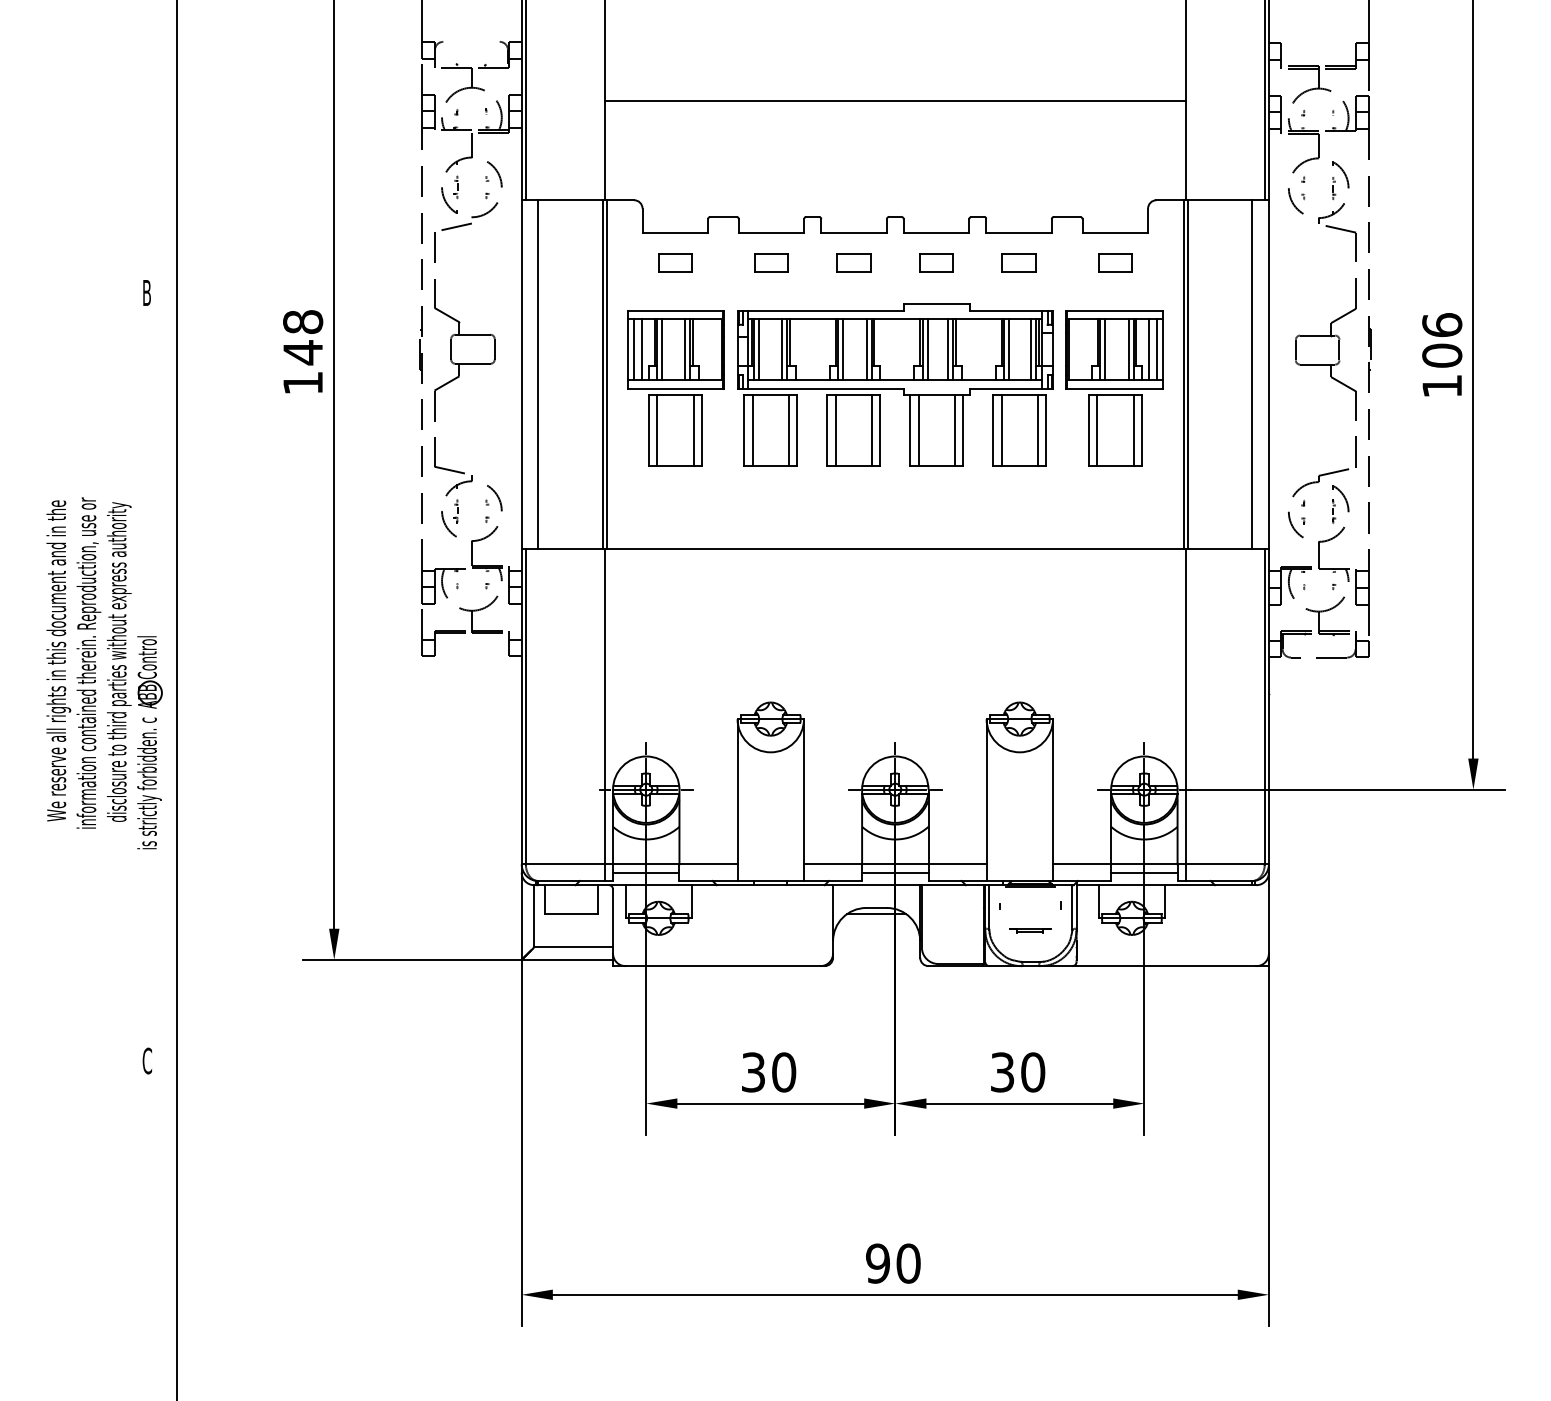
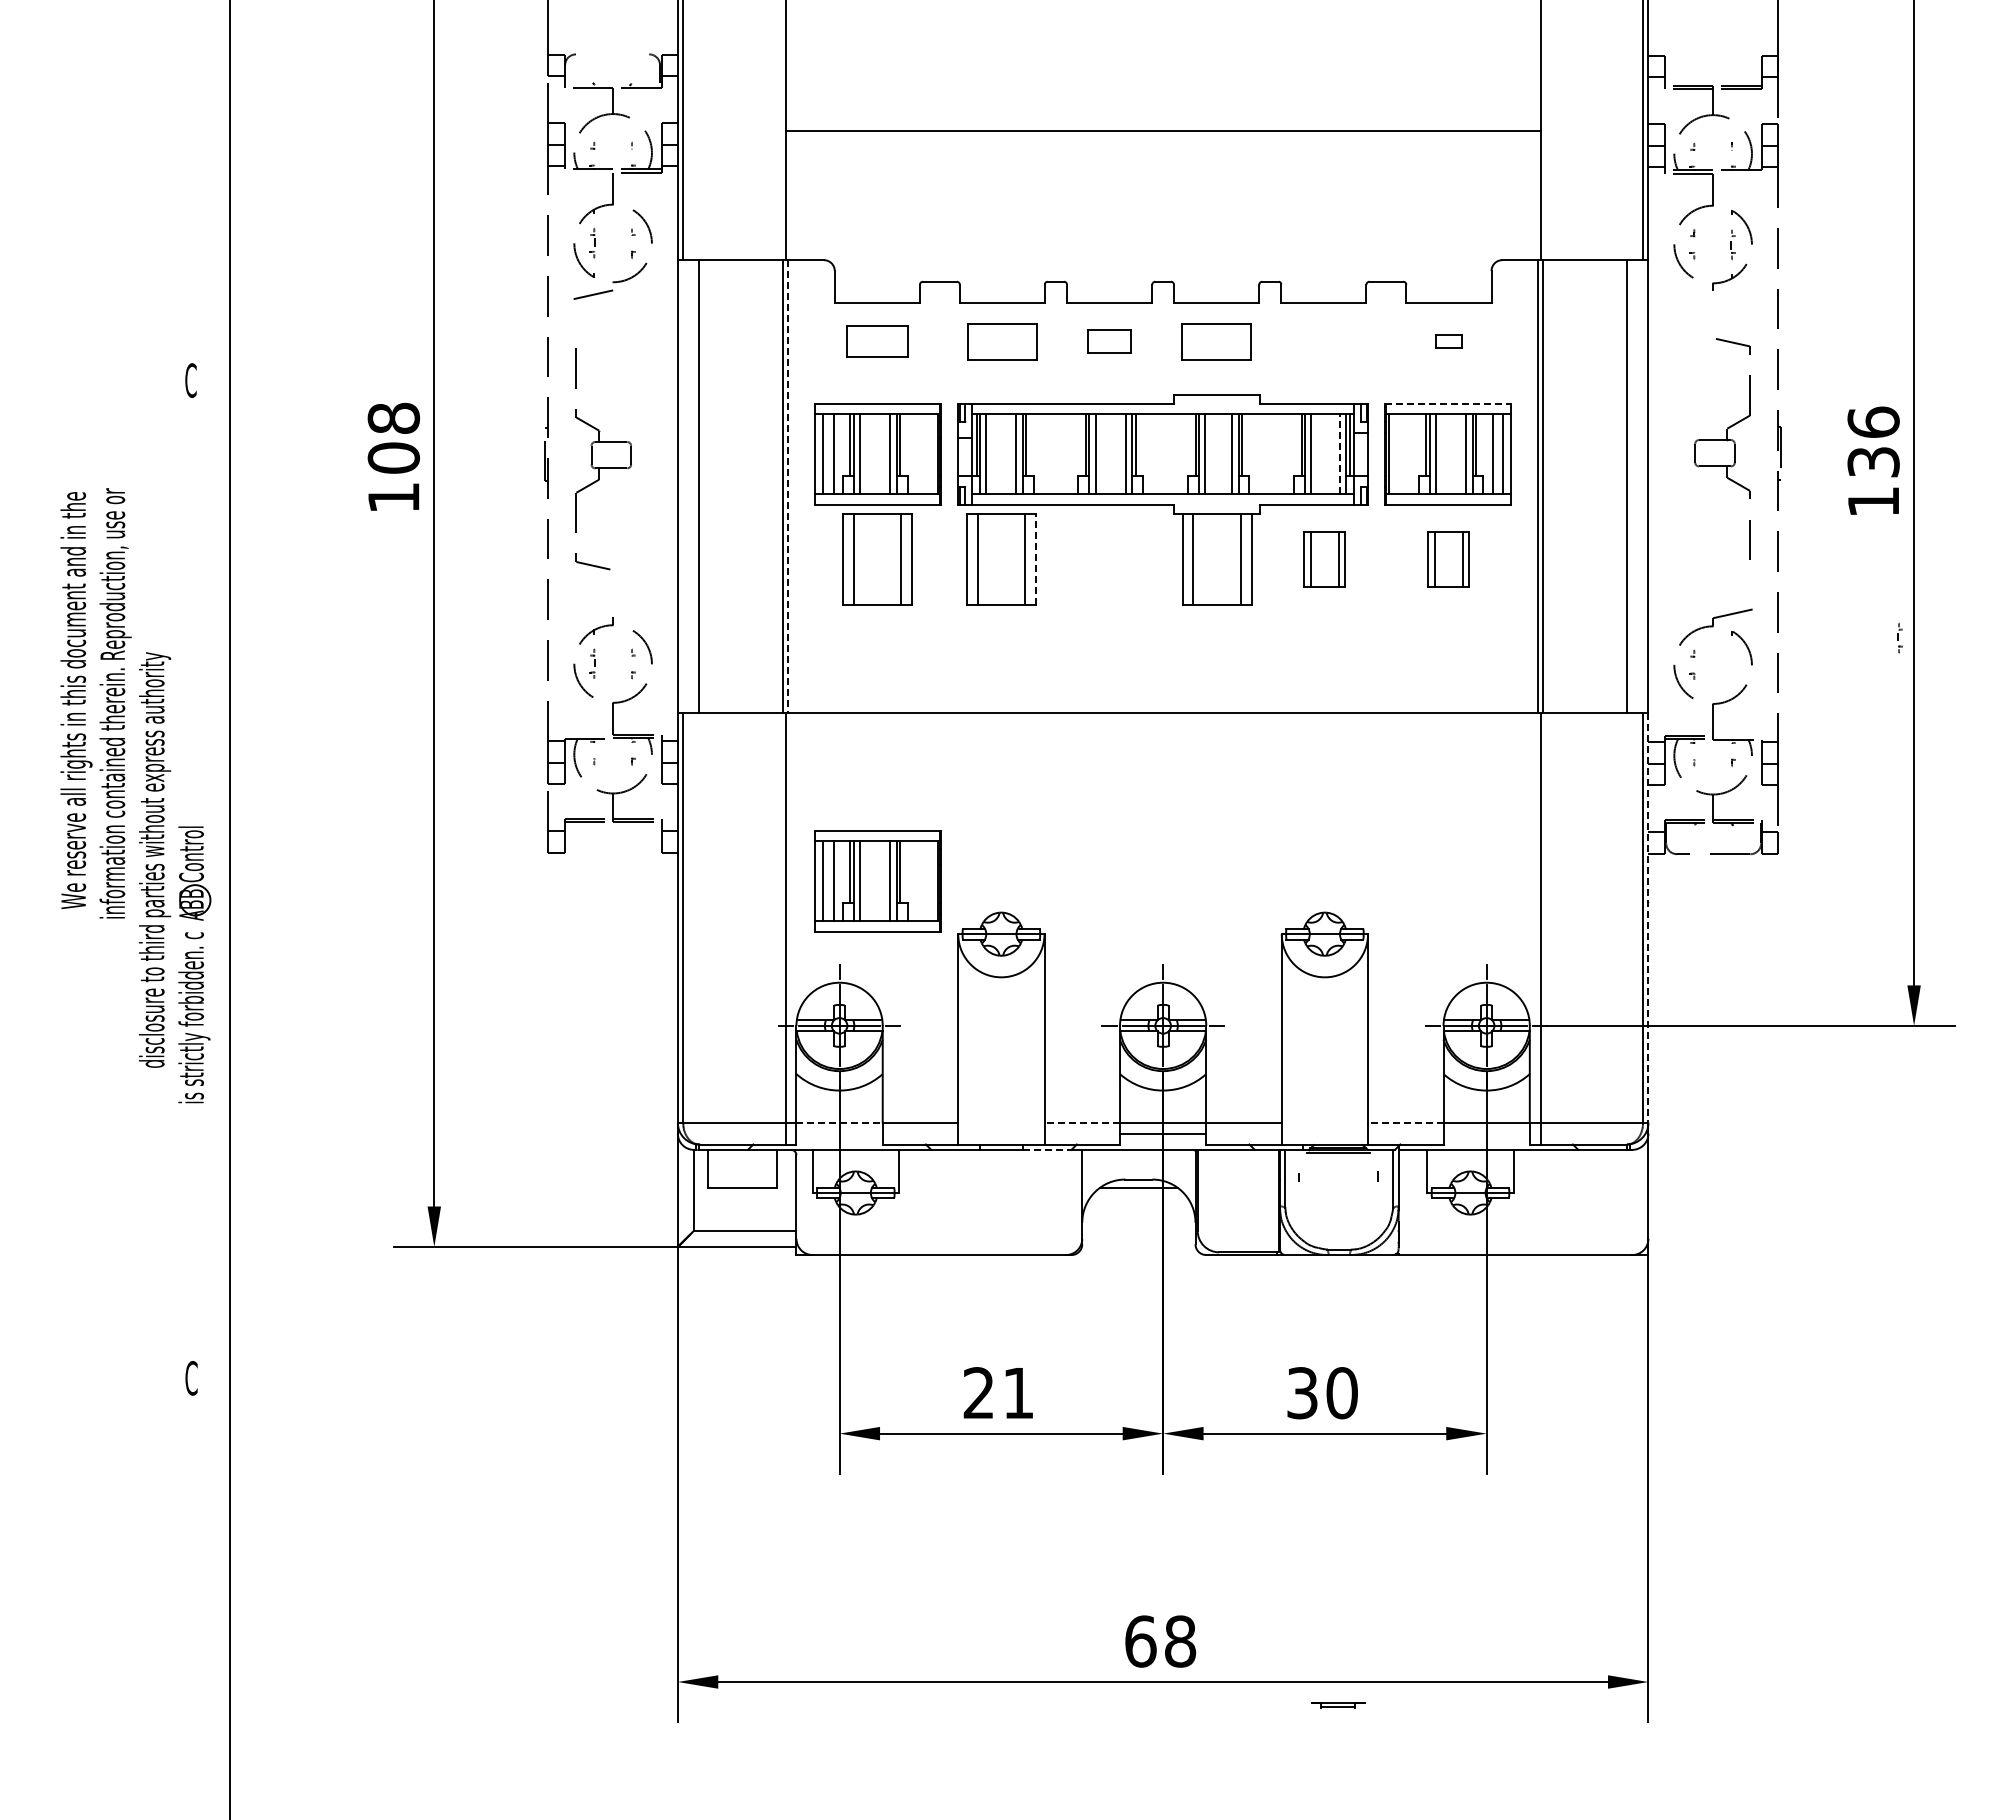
part: (675, 262) -> (877, 341), size x1.4
part: (771, 262) -> (1002, 341), size x1.6
part: (936, 262) -> (1216, 341), size x1.6
part: (1018, 262) -> (1323, 341), removed
part: (1114, 262) -> (1448, 341), size x0.6
text: (146, 292) -> (190, 380), B -> C
line: (1114, 310) -> (1448, 403), solid -> dashed
part: (1325, 346) -> (1722, 449), size x0.7
line: (1031, 349) -> (1340, 454), solid -> dashed
text: (302, 352) -> (393, 457), 148 -> 108
part: (464, 352) -> (603, 458), size x0.7
text: (1442, 355) -> (1873, 461), 106 -> 136
line: (606, 375) -> (788, 487), solid -> dashed
line: (797, 430) -> (1035, 559), solid -> dashed
part: (854, 430) -> (1109, 559), removed
part: (1019, 430) -> (1324, 559), size x0.6
part: (1114, 430) -> (1448, 559), size x0.6
part: (1333, 511) -> (1899, 637), moved
text: (73, 663) -> (95, 703), moved
part: (675, 678) -> (877, 881), added
line: (1268, 707) -> (1648, 918), solid -> dashed
line: (646, 864) -> (840, 1122), solid -> dashed
line: (833, 864) -> (1082, 1122), solid -> dashed
line: (1081, 864) -> (1405, 1122), solid -> dashed
line: (646, 872) -> (839, 1133), removed
line: (1144, 872) -> (1486, 1133), removed
line: (806, 884) -> (1047, 1149), solid -> dashed
part: (1030, 931) -> (1338, 1705), moved
text: (768, 1072) -> (998, 1393), 30 -> 21
text: (893, 1263) -> (1160, 1641), 90 -> 68

